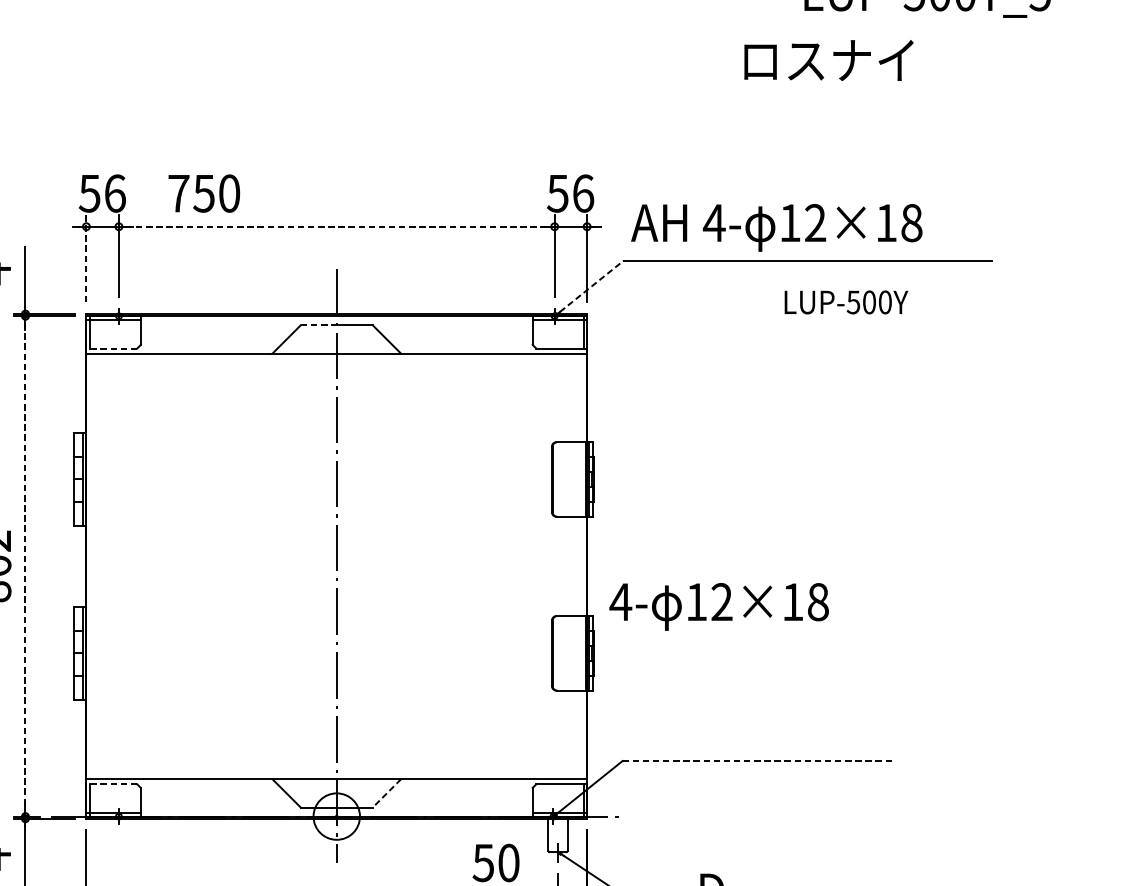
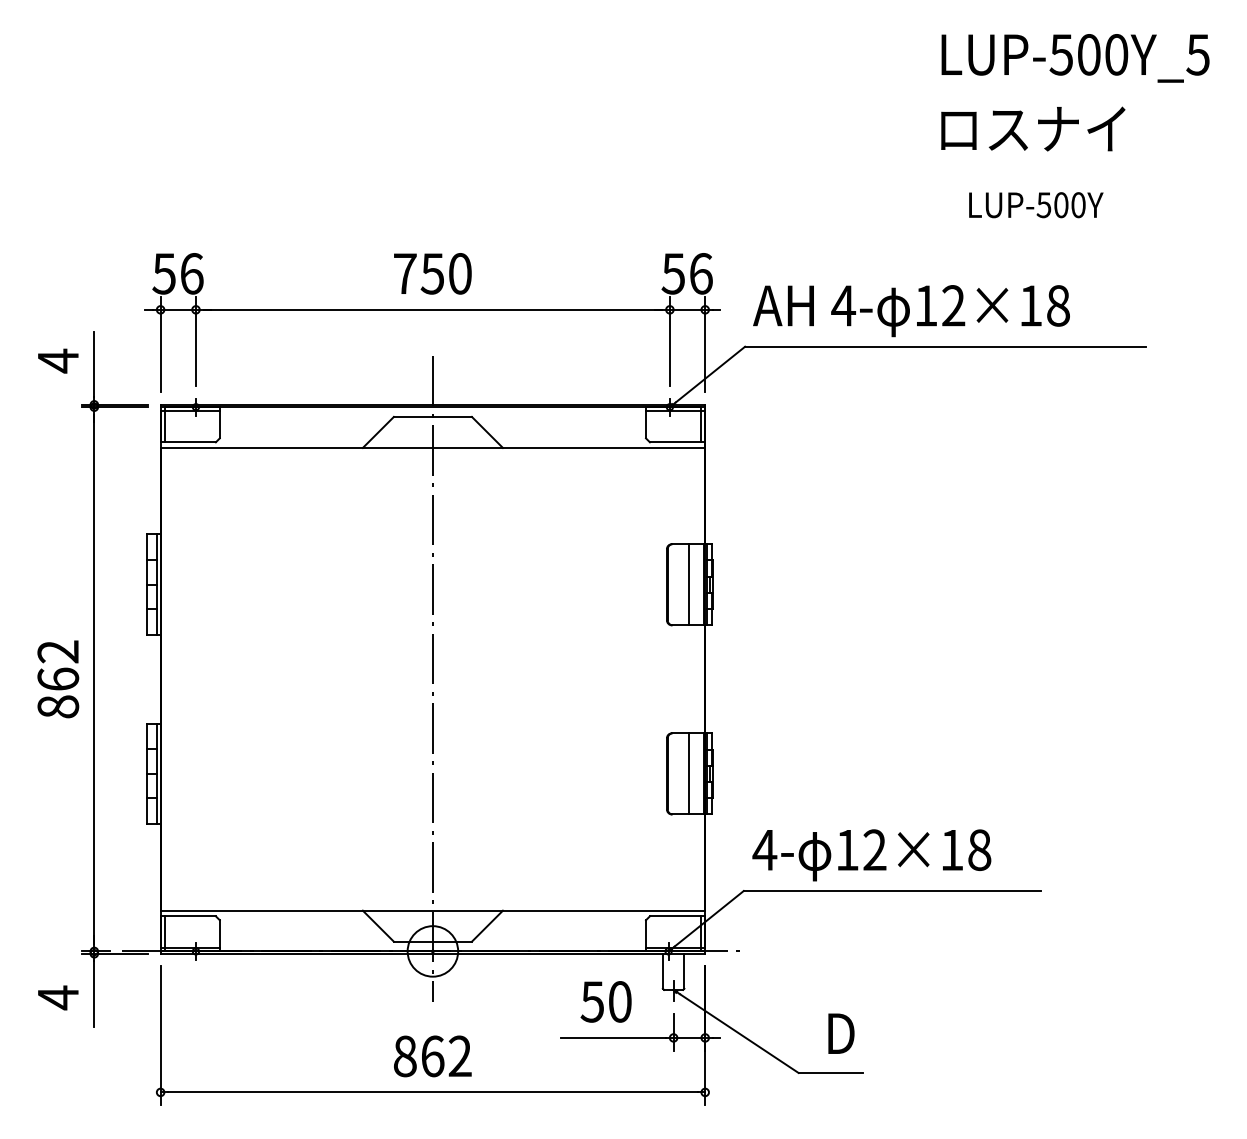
text: (829, 60) -> (1033, 128), moved
text: (203, 193) -> (432, 273), moved
line: (337, 226) -> (433, 309), dashed -> solid
line: (86, 258) -> (160, 344), dashed -> solid
line: (591, 286) -> (710, 374), dashed -> solid
text: (846, 302) -> (1036, 205), moved
line: (318, 324) -> (413, 416), dashed -> solid
line: (112, 348) -> (188, 442), dashed -> solid
line: (571, 479) -> (688, 584), added
line: (25, 566) -> (94, 679), dashed -> solid
text: (718, 607) -> (871, 855), moved
line: (571, 653) -> (688, 773), added
line: (759, 760) -> (892, 890), dashed -> solid
line: (112, 784) -> (188, 916), dashed -> solid
line: (386, 793) -> (487, 926), dashed -> solid

